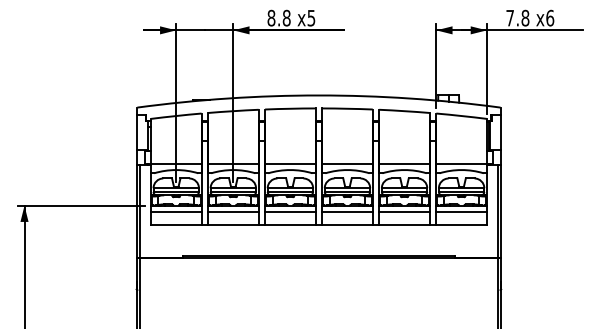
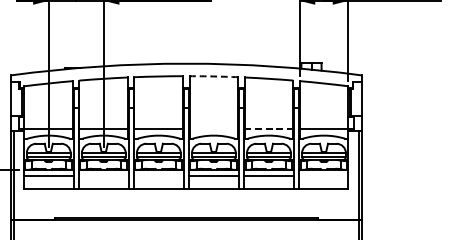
arc: (347, 108) -> (213, 76), solid -> dashed
line: (347, 163) -> (213, 129), removed
line: (405, 163) -> (269, 129), solid -> dashed
line: (233, 212) -> (103, 176), removed
line: (290, 212) -> (158, 176), removed
line: (460, 212) -> (322, 176), removed

